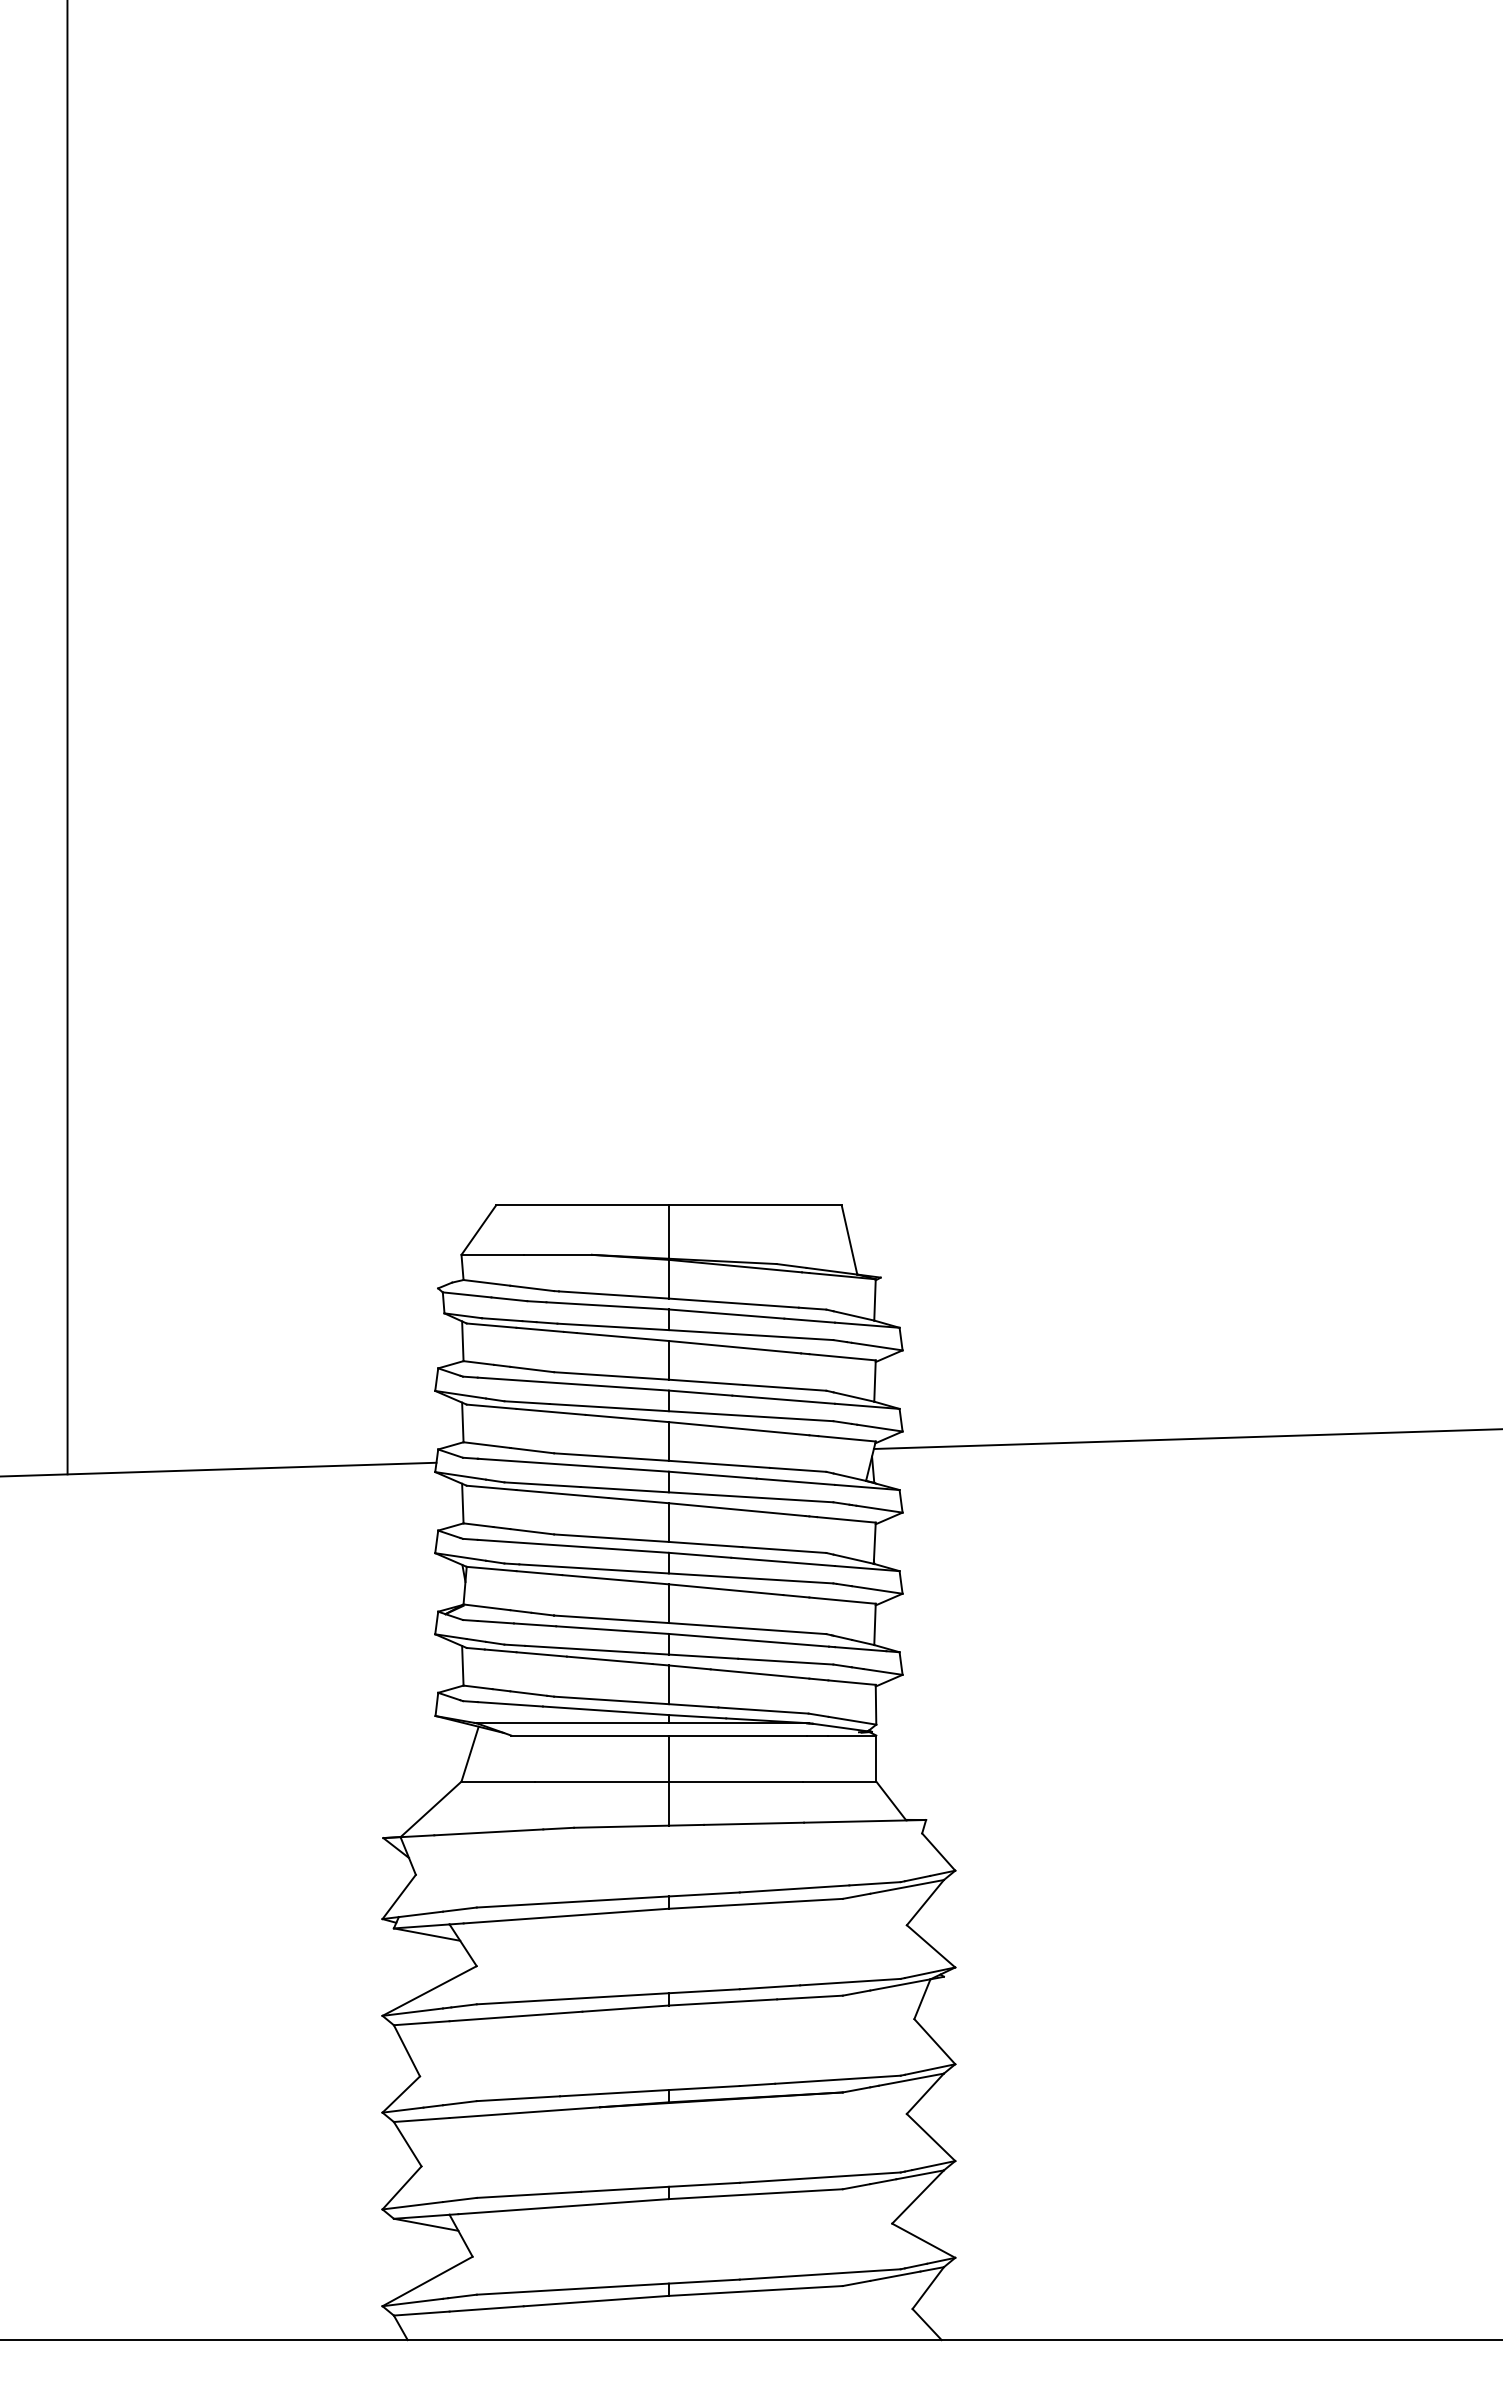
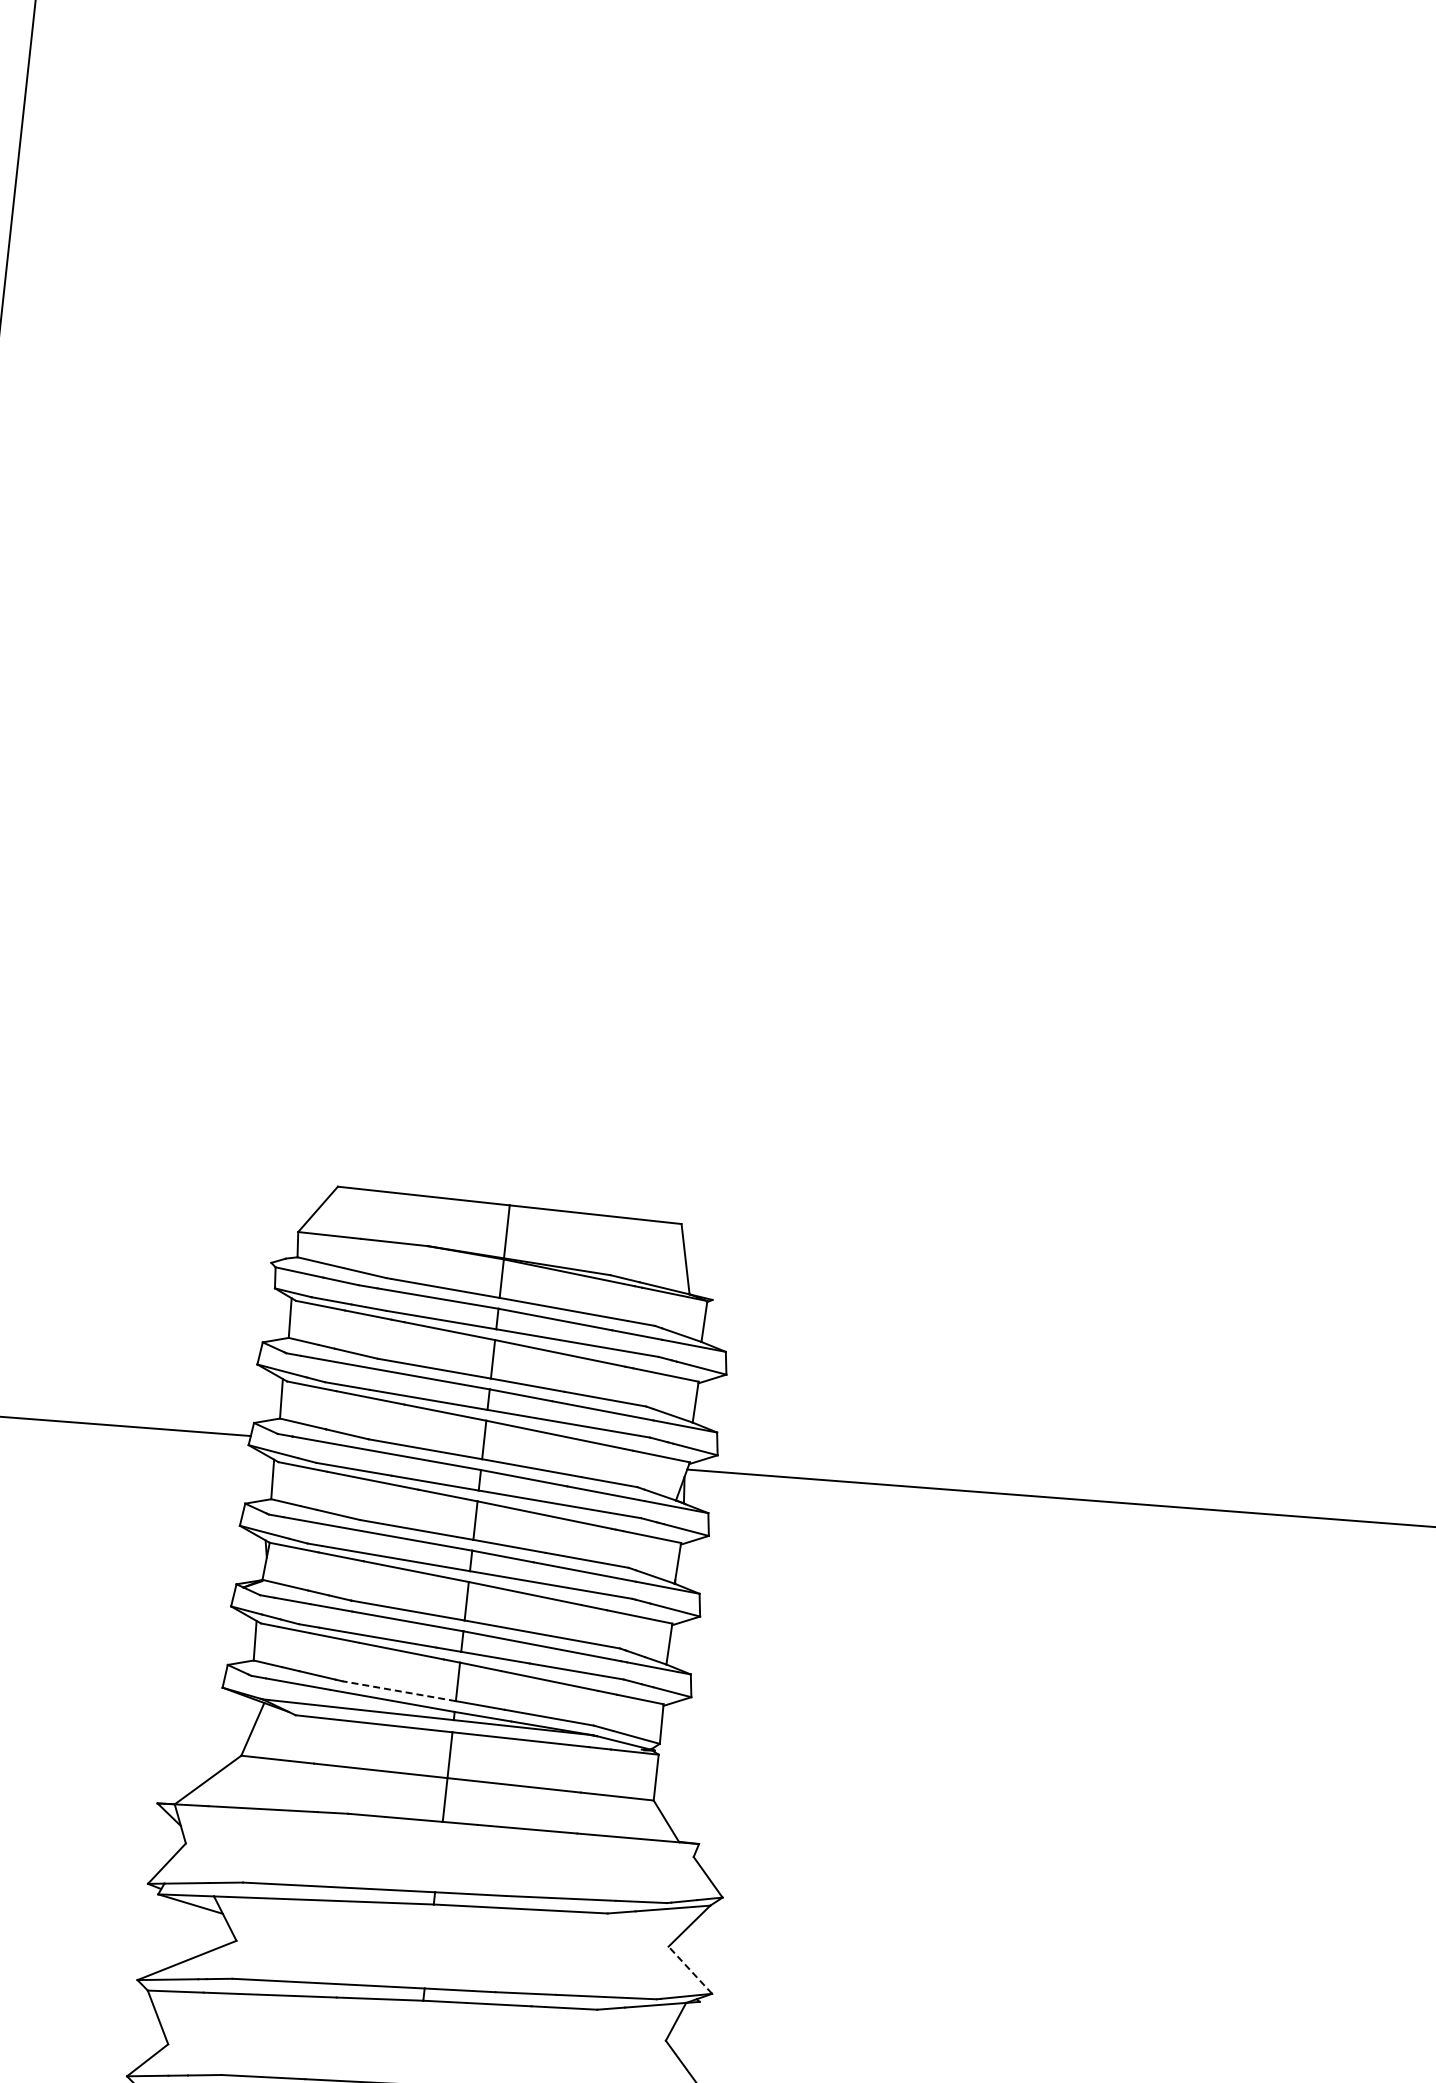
line: (611, 1700) -> (399, 1691), solid -> dashed
line: (930, 1946) -> (689, 1970), solid -> dashed

